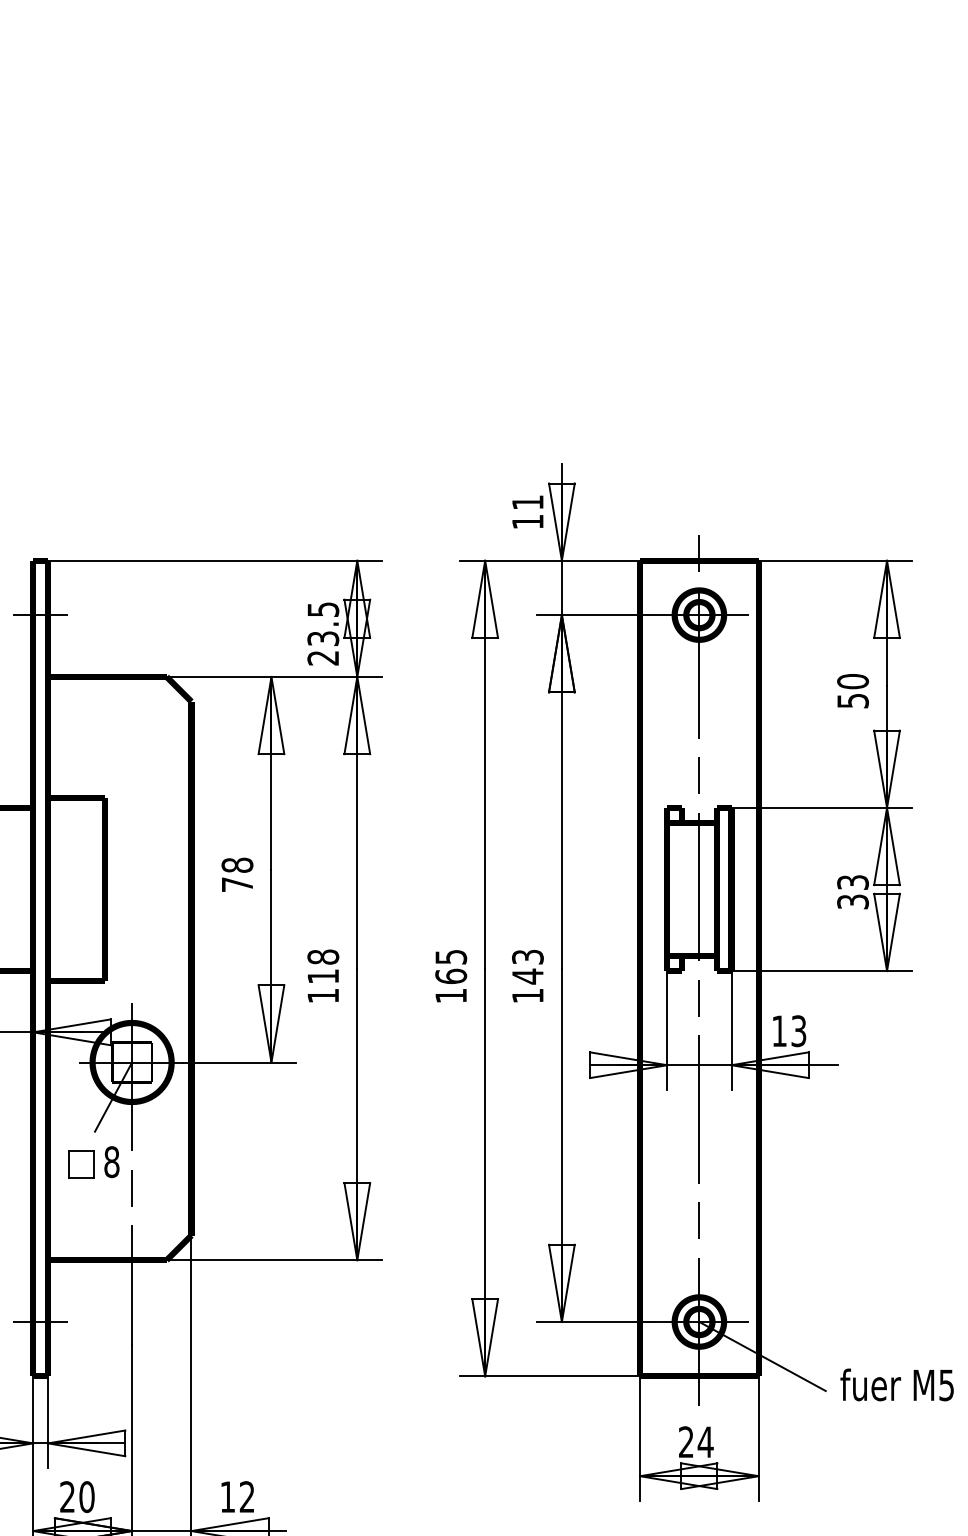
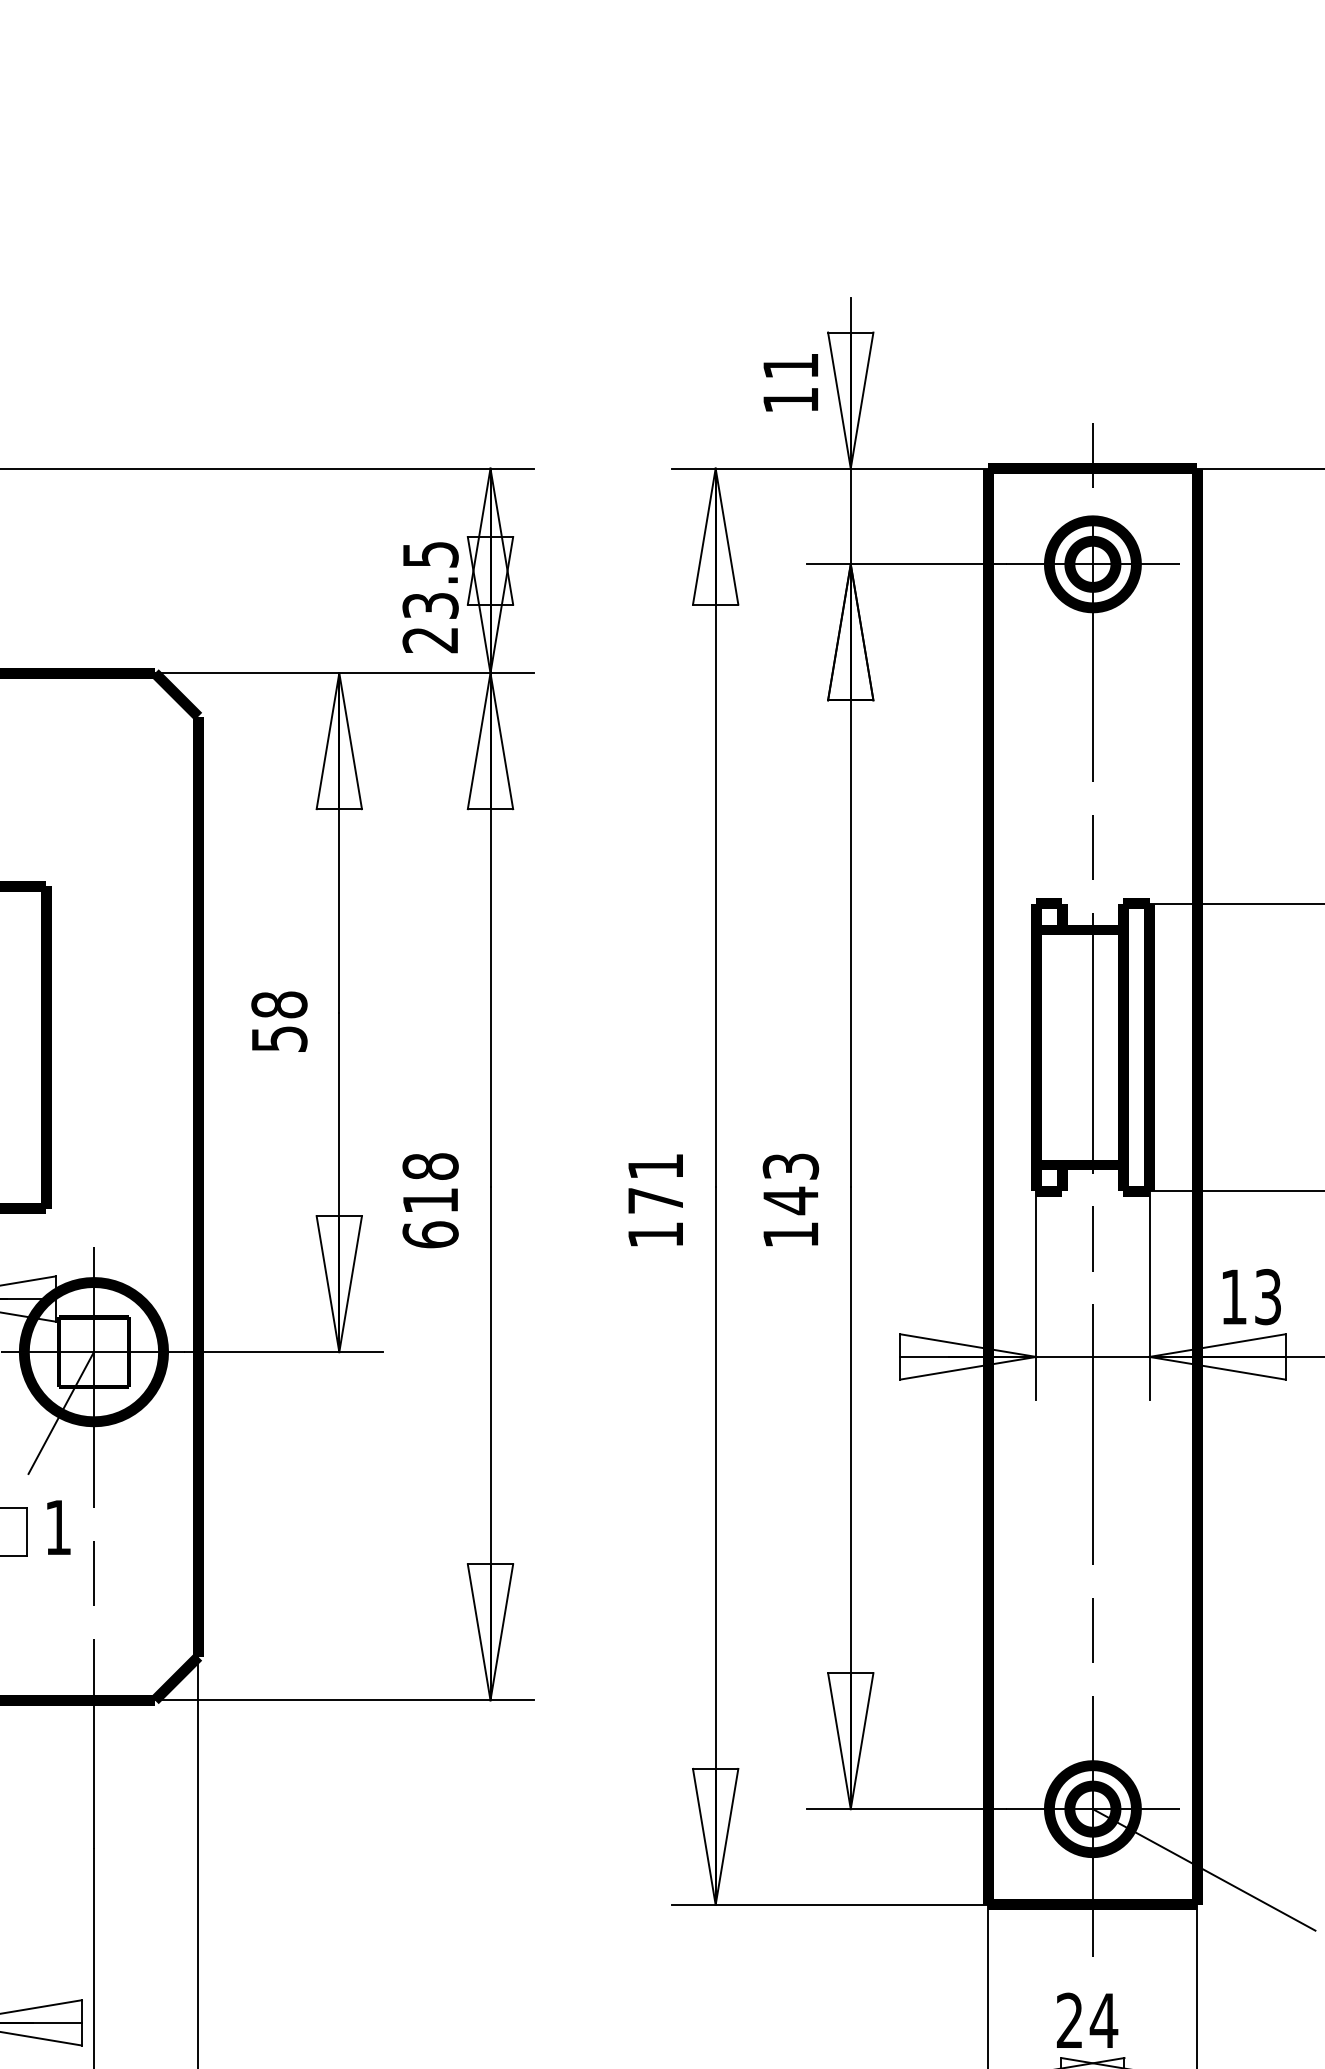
text: (237, 884) -> (279, 1038), 78 -> 58
text: (451, 967) -> (656, 1184), 165 -> 171
text: (323, 995) -> (430, 1234), 118 -> 618
text: (111, 1162) -> (57, 1528), 8 -> 1

